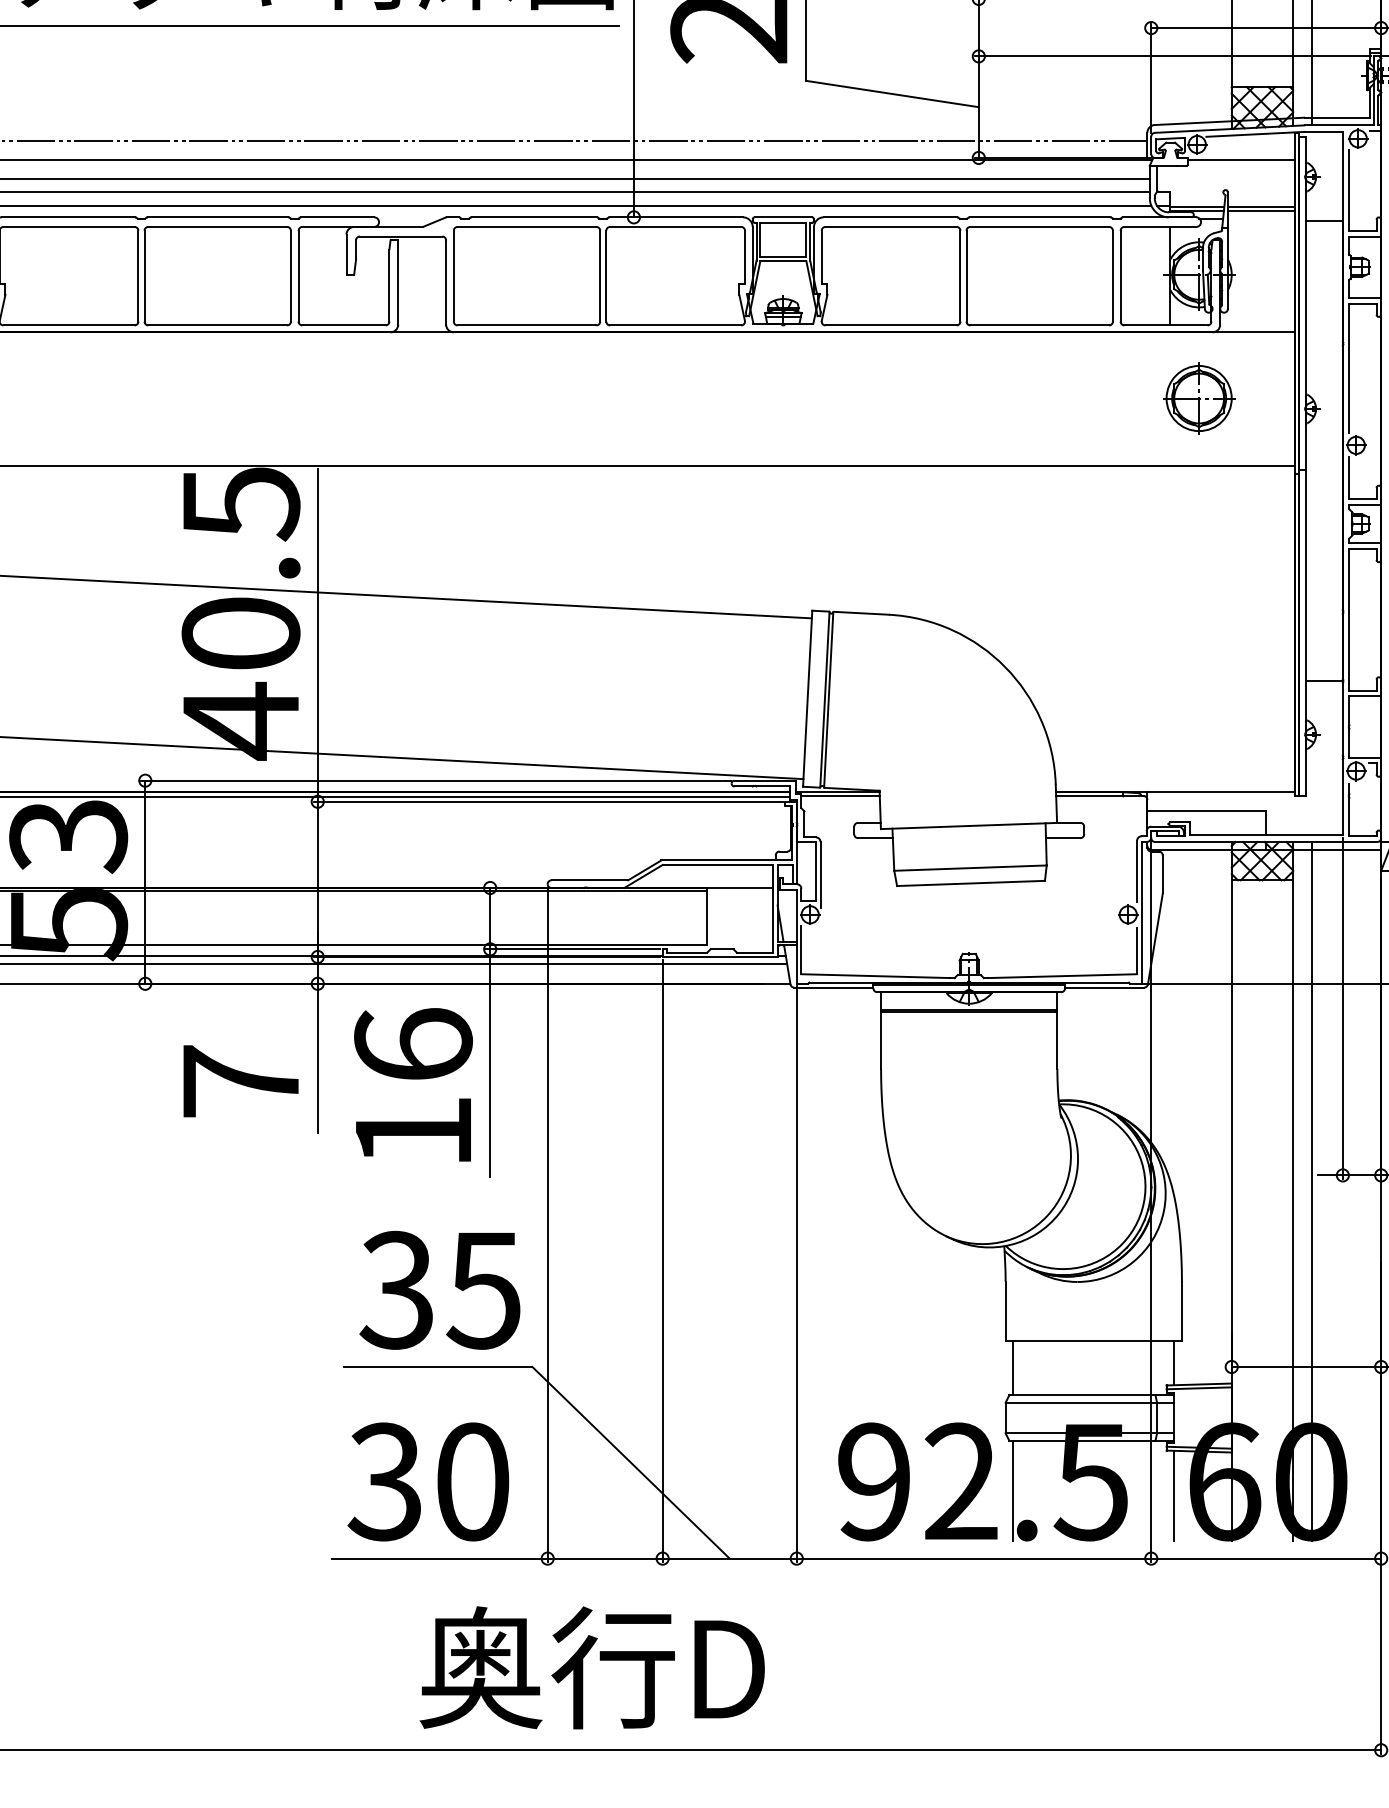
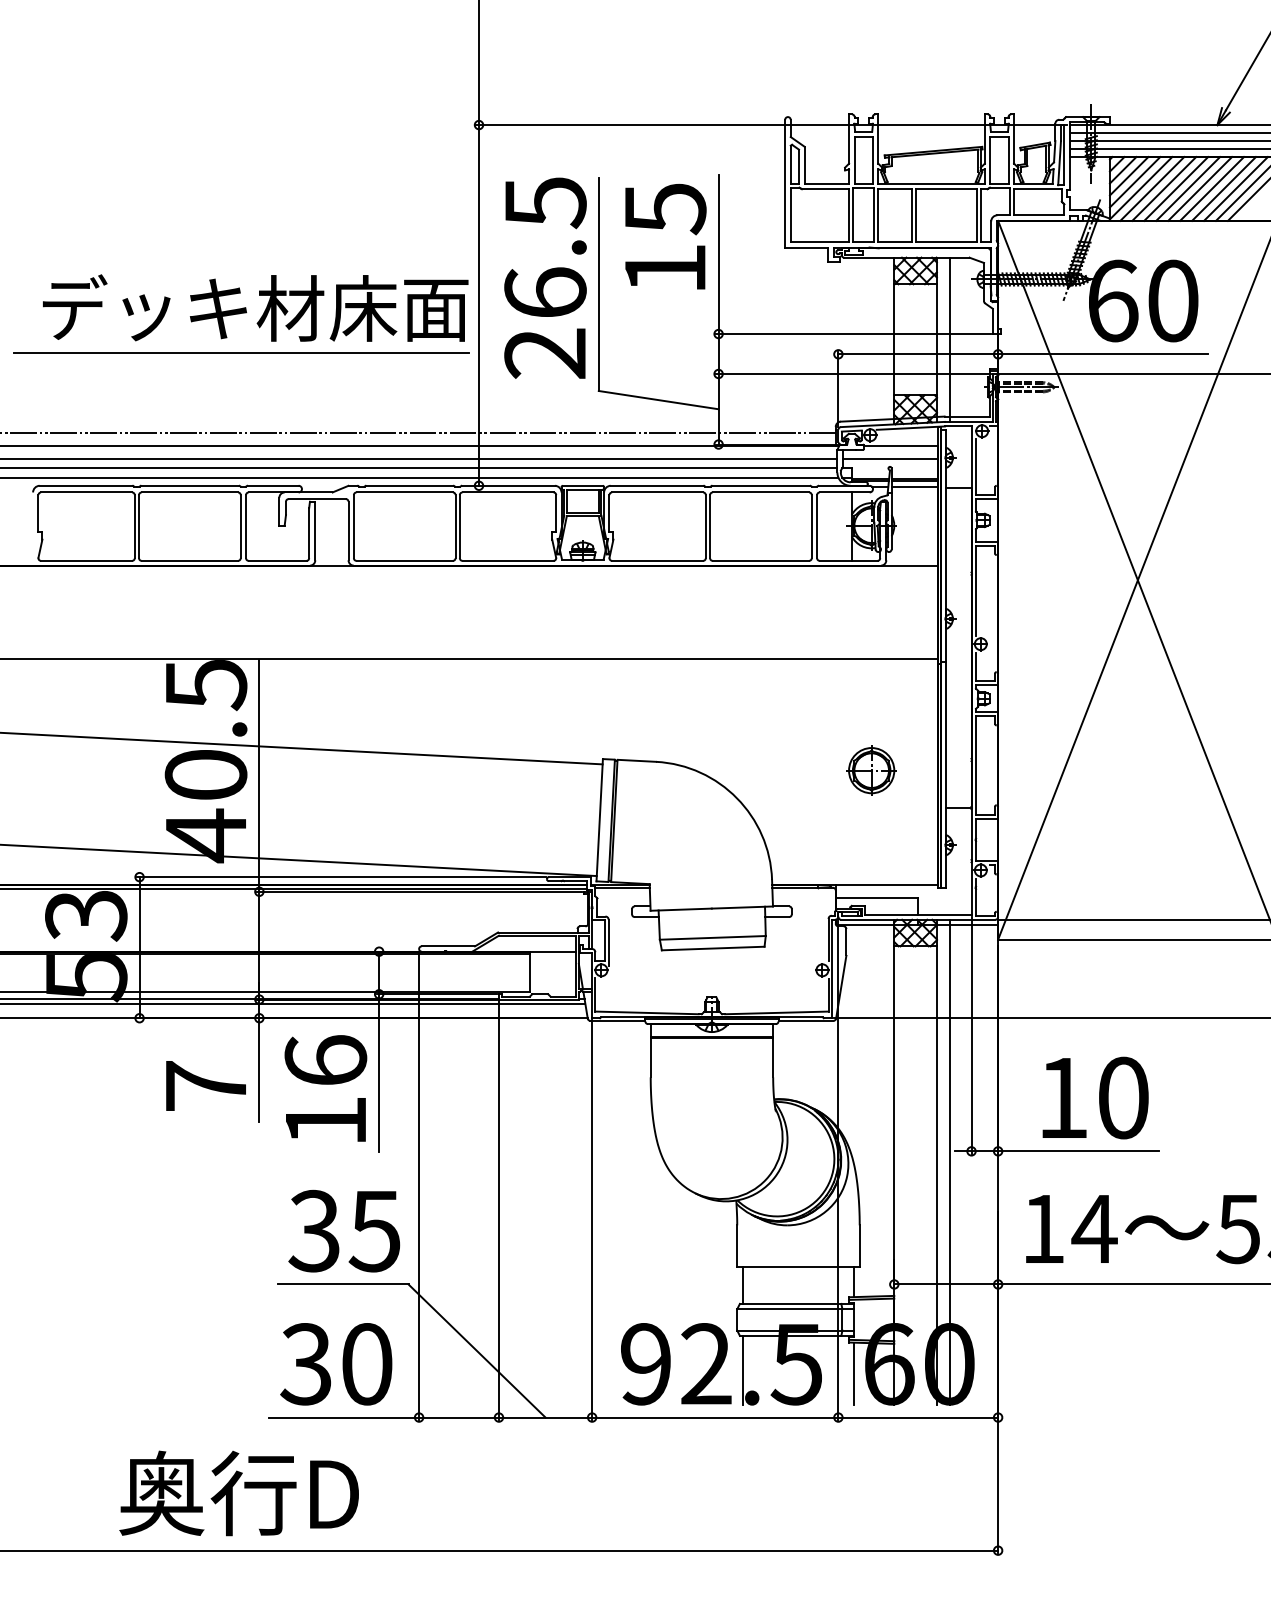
line: (1226, 179) -> (890, 459), added
line: (1260, 218) -> (914, 486), added
part: (1198, 398) -> (871, 770), moved
text: (591, 1667) -> (238, 1493), moved

